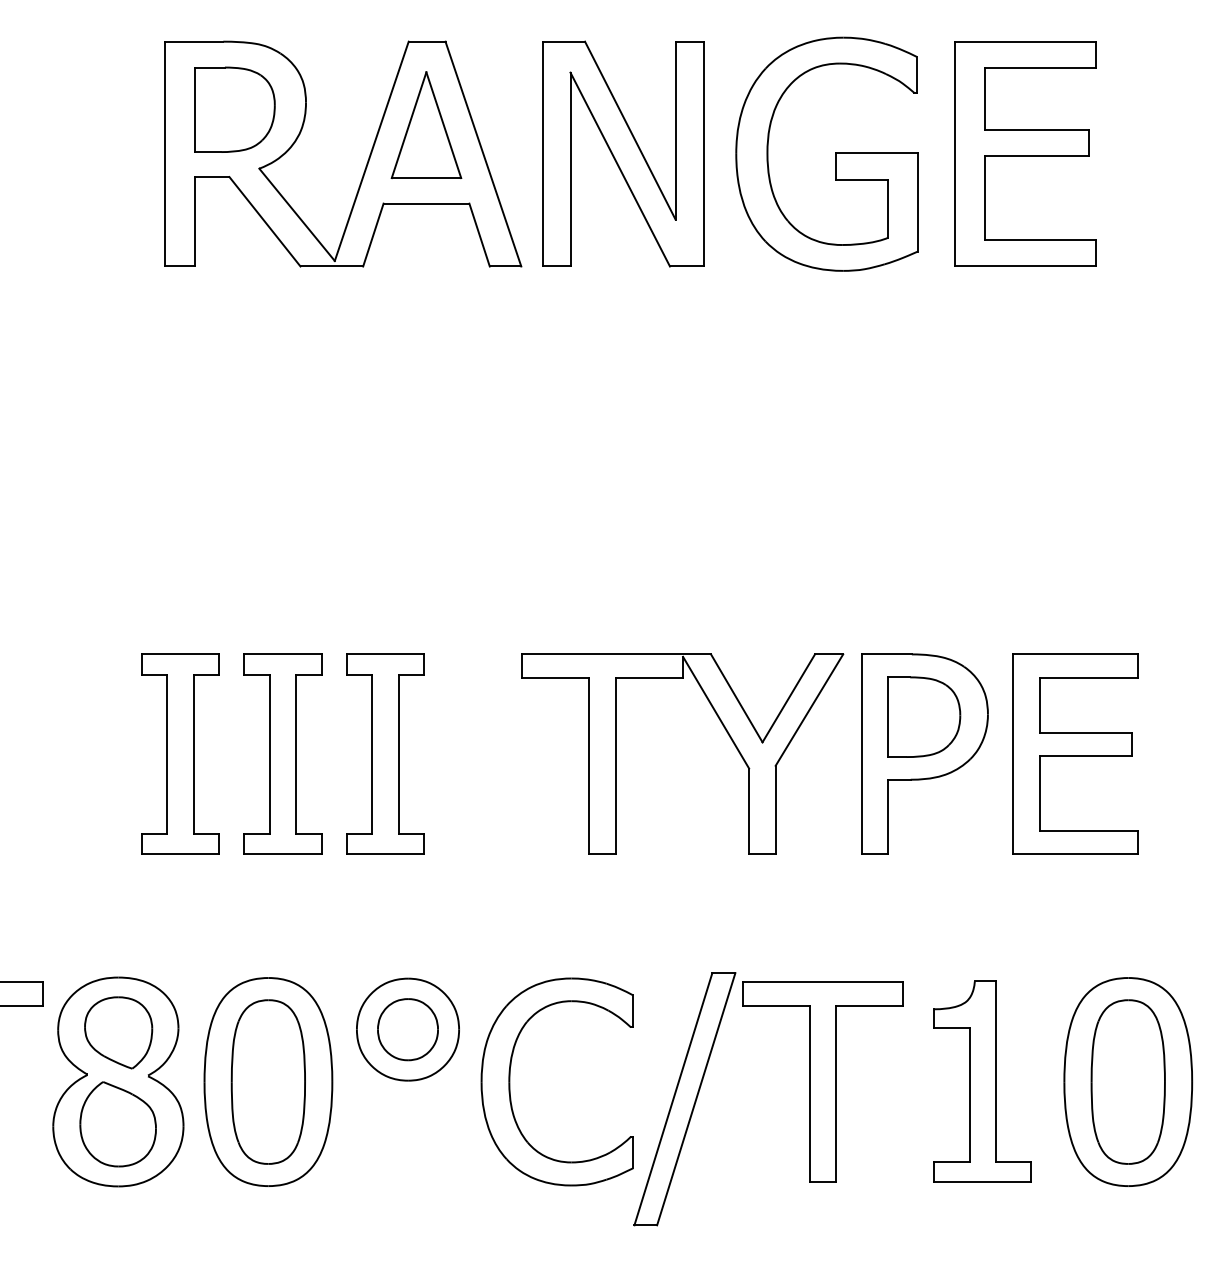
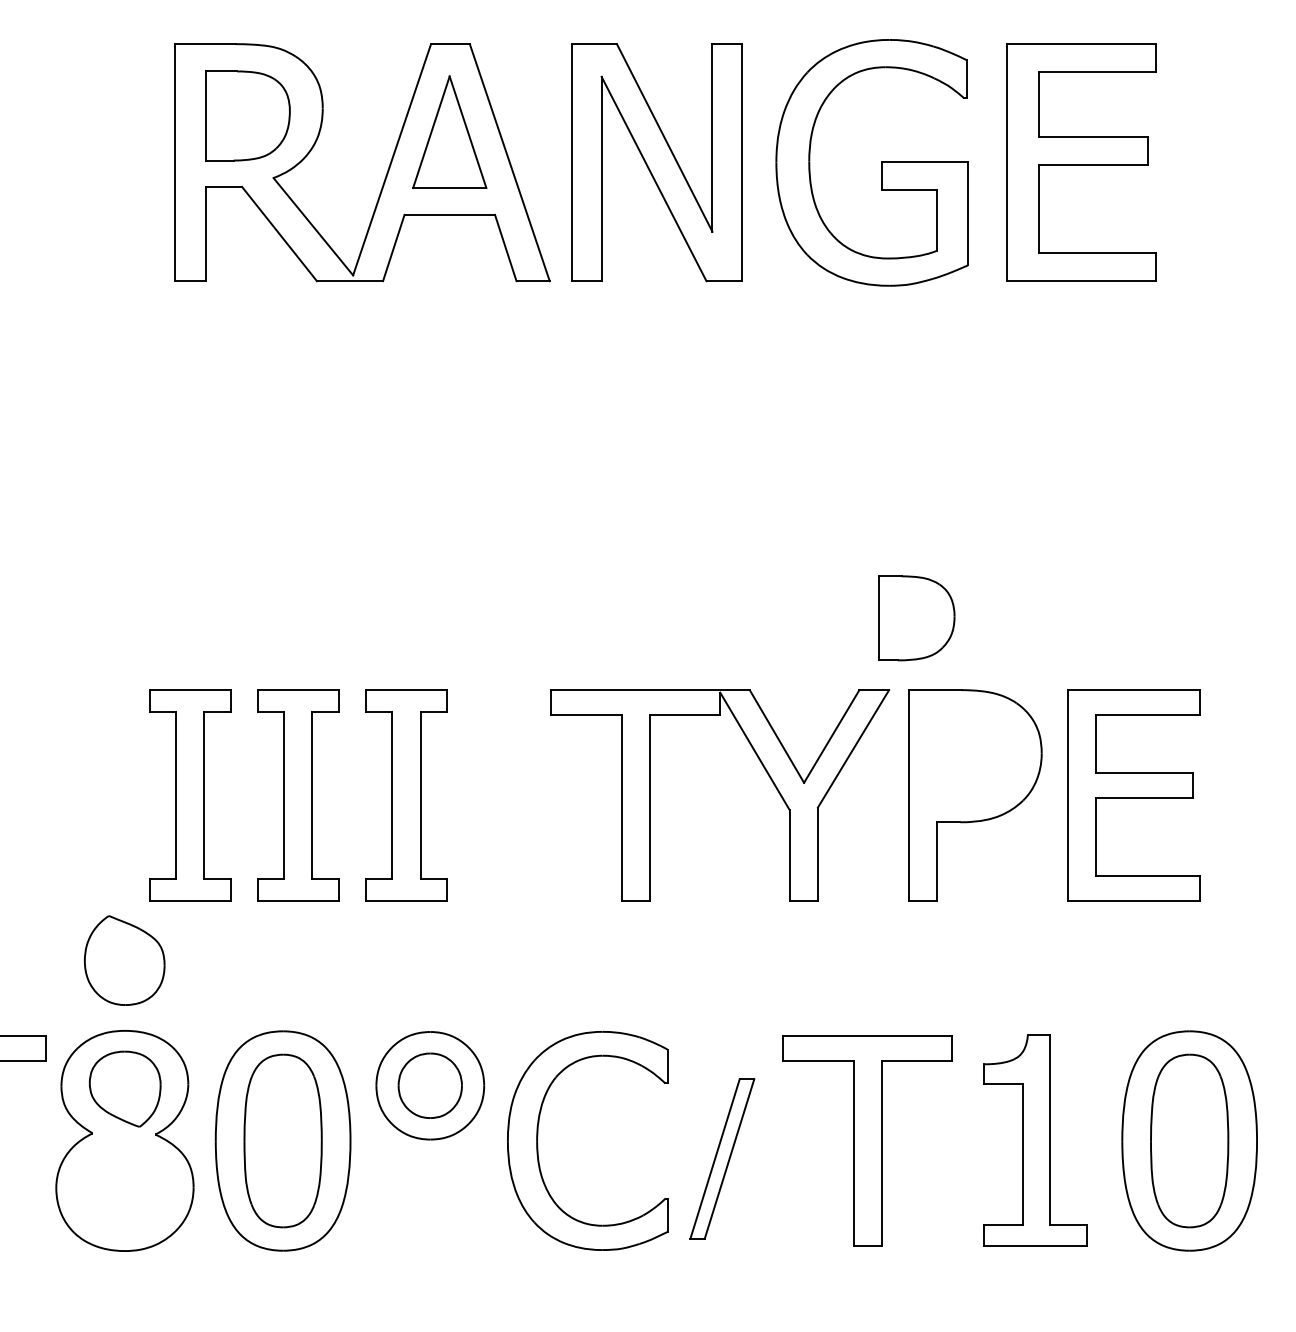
part: (924, 717) -> (916, 618), moved
part: (685, 1098) -> (722, 1158), size x0.6
part: (117, 1124) -> (124, 960), moved

